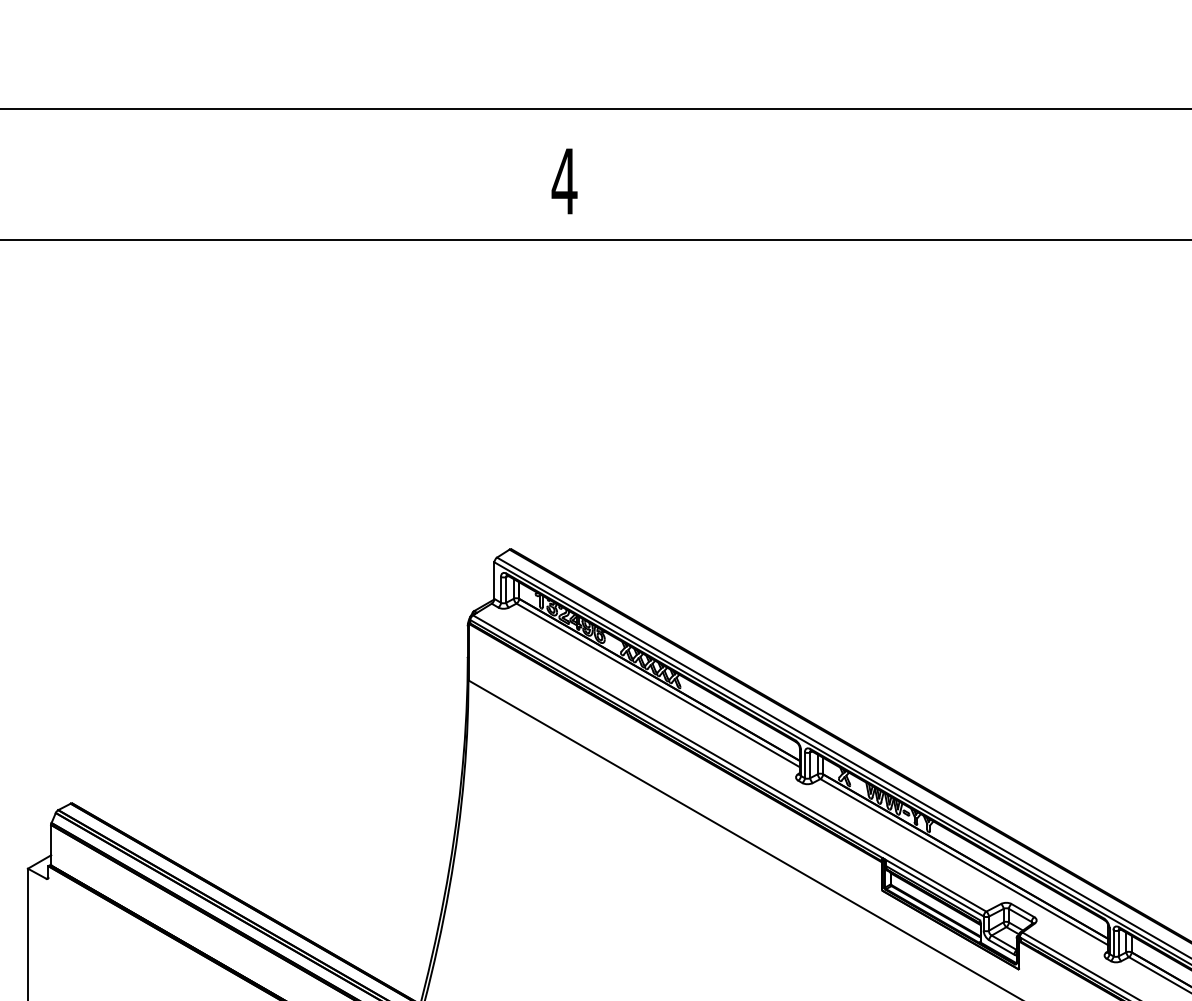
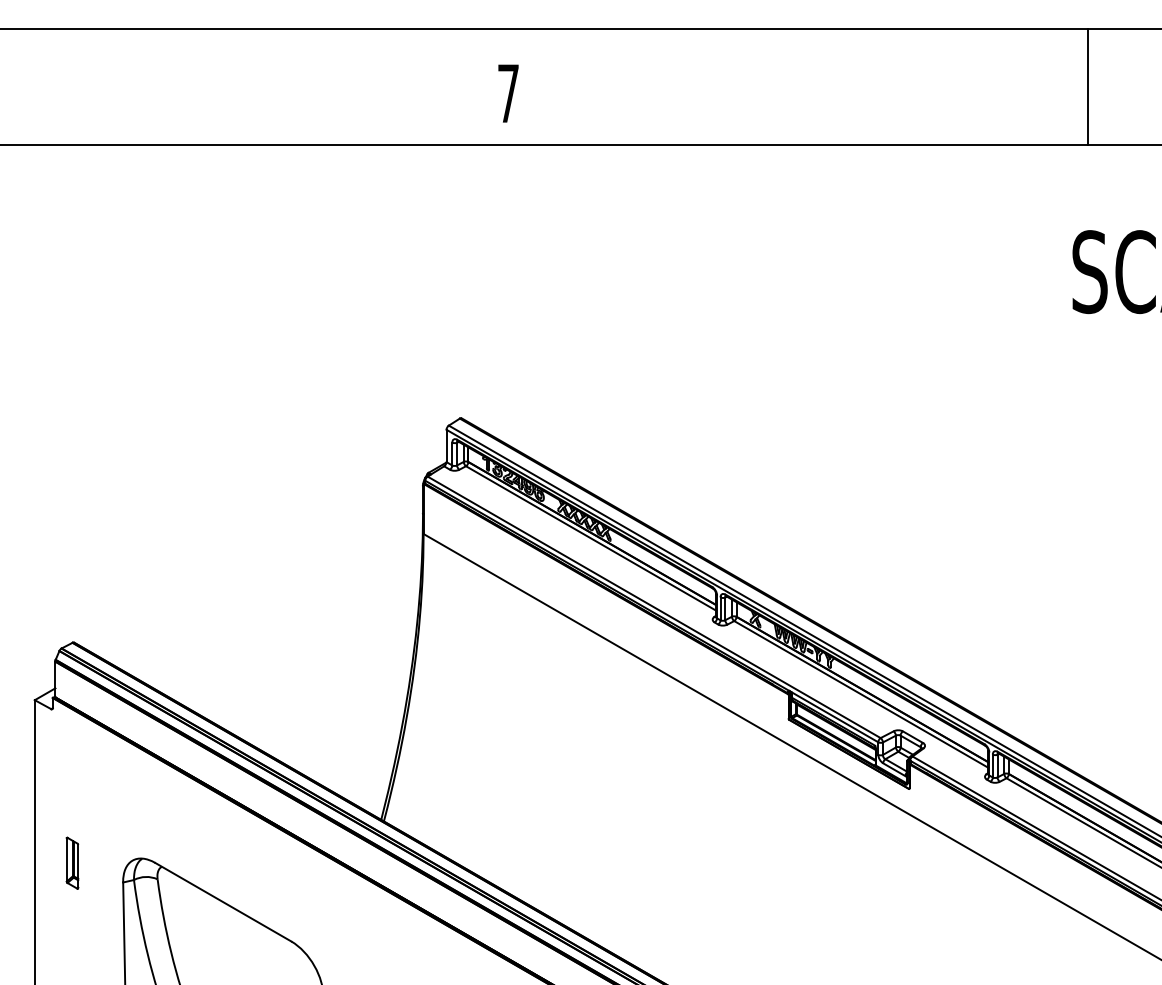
text: (564, 181) -> (508, 93), 4 -> 7

